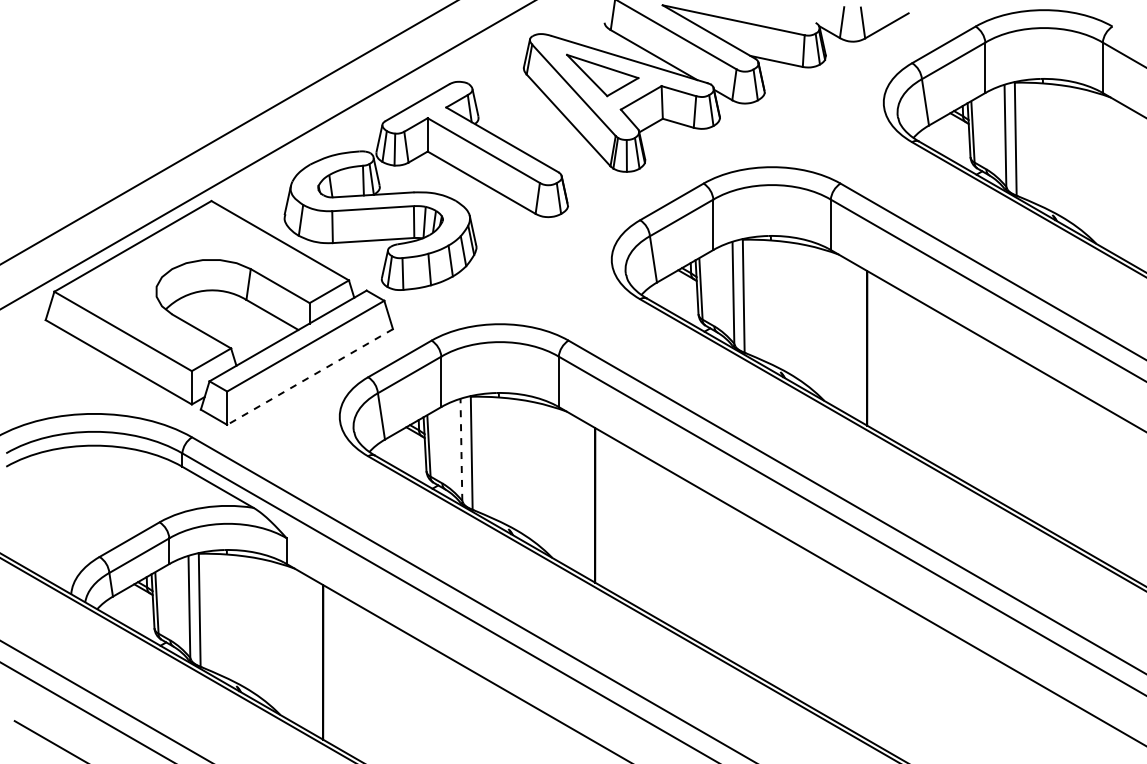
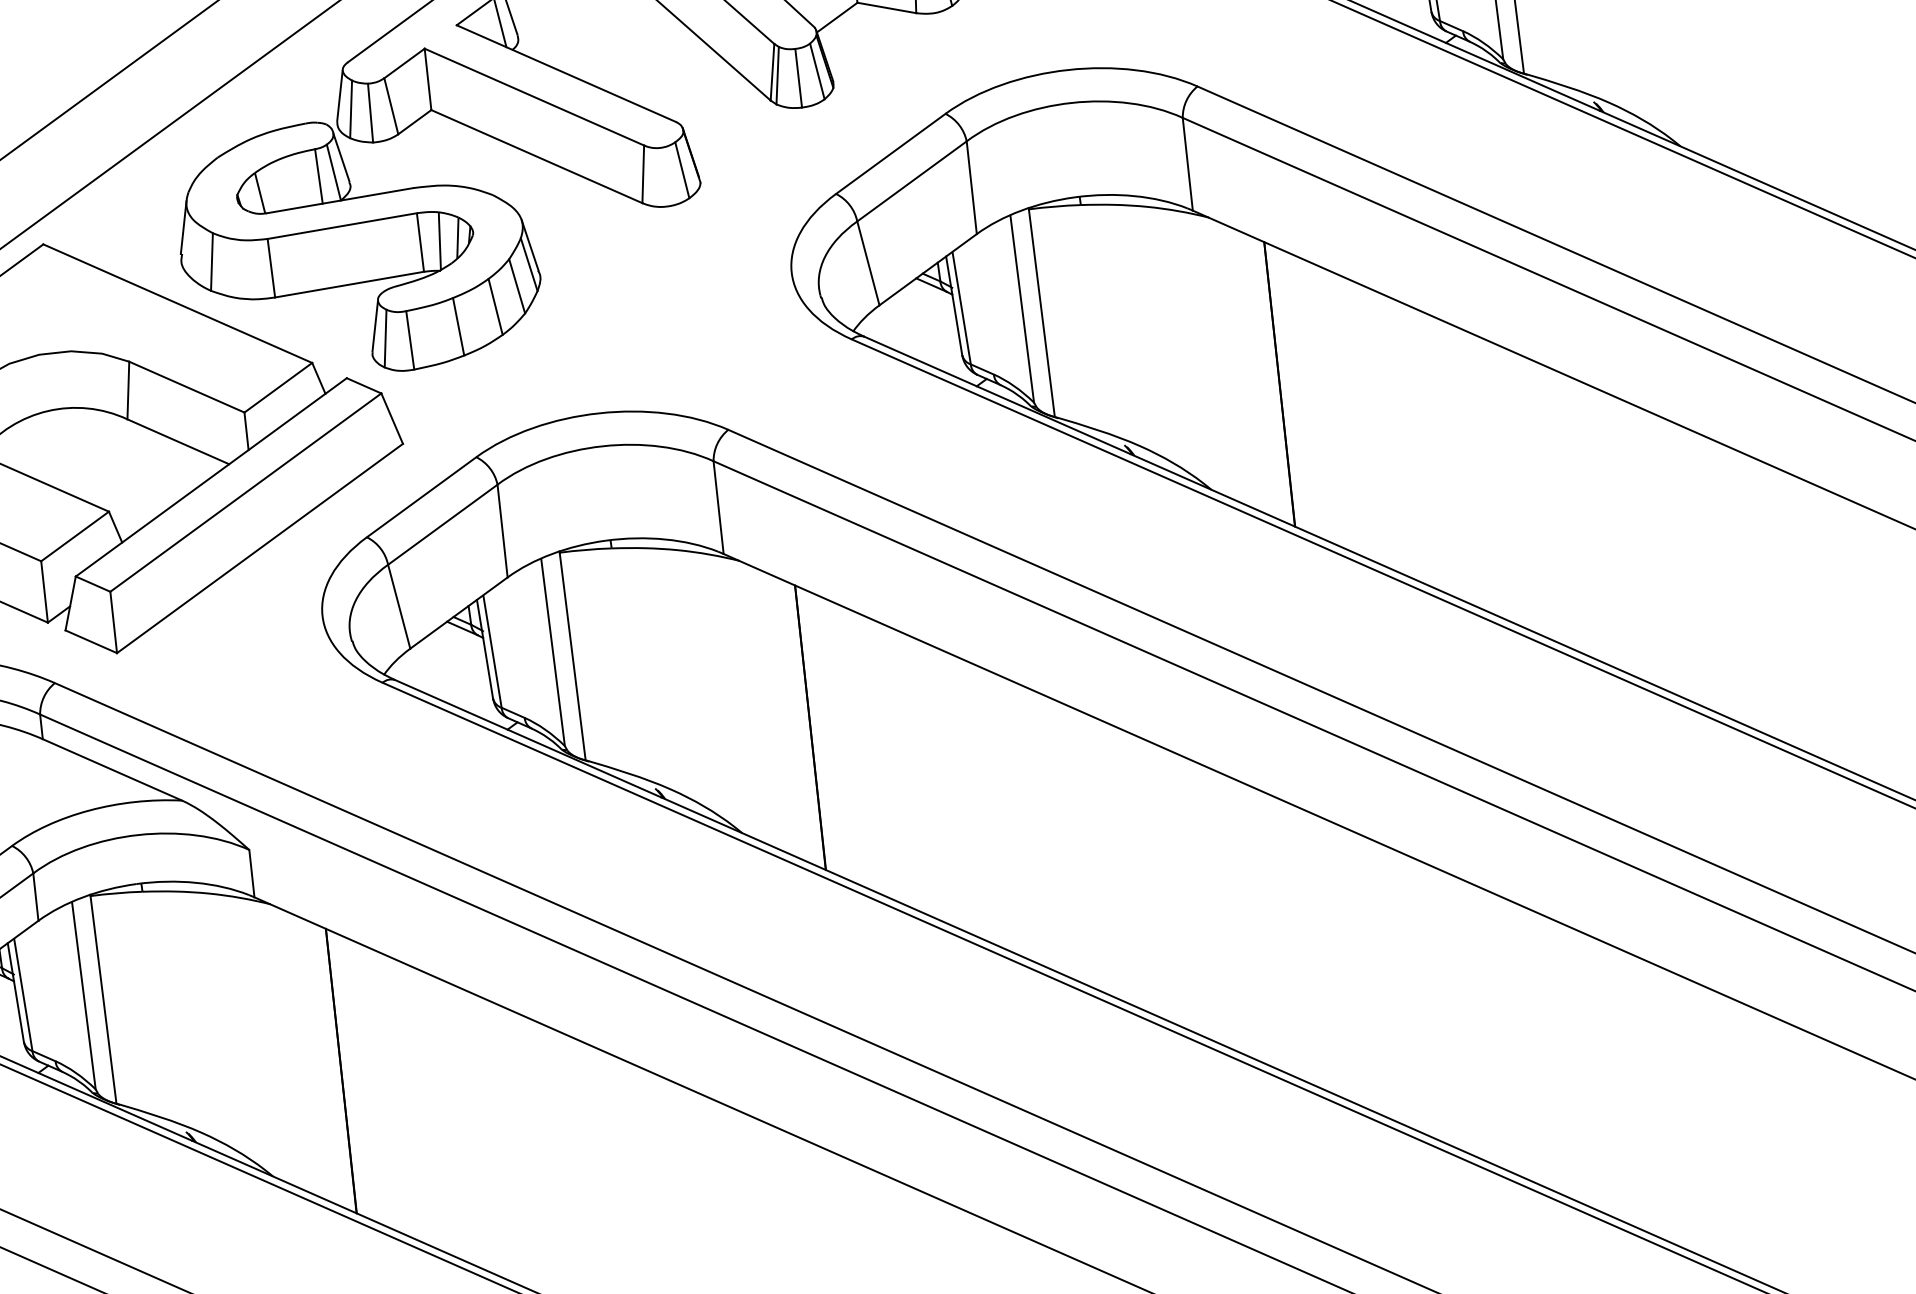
line: (310, 377) -> (260, 549), dashed -> solid
line: (461, 450) -> (553, 653), dashed -> solid

